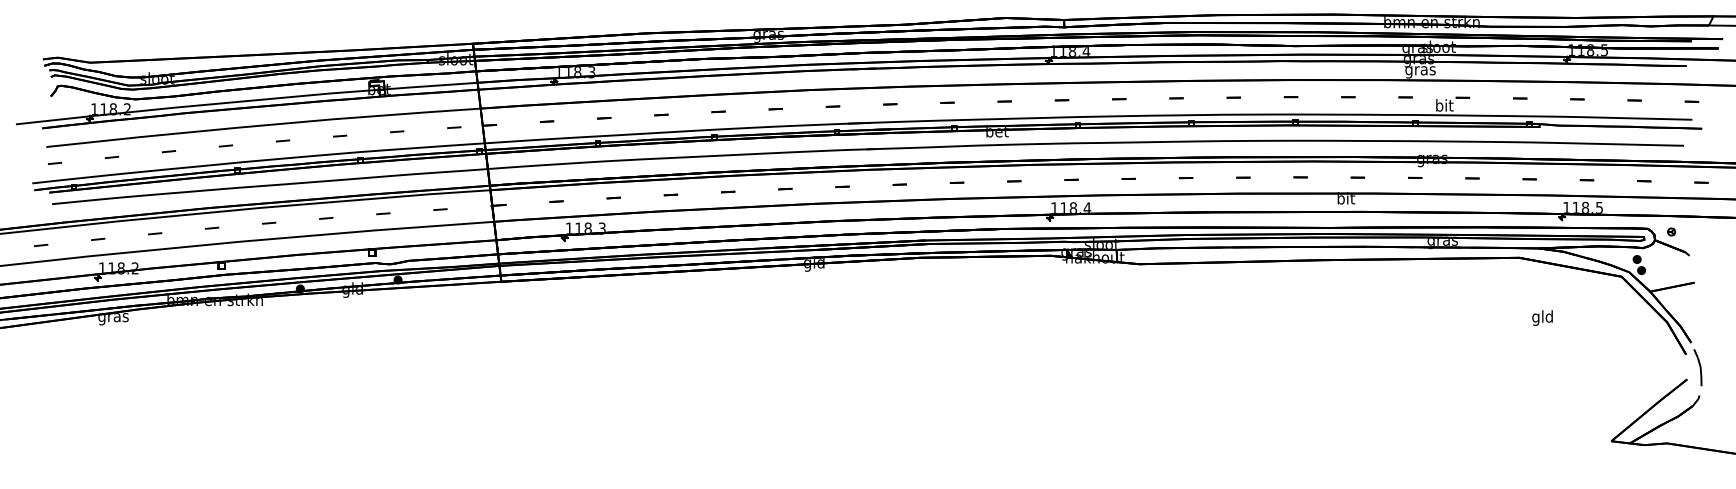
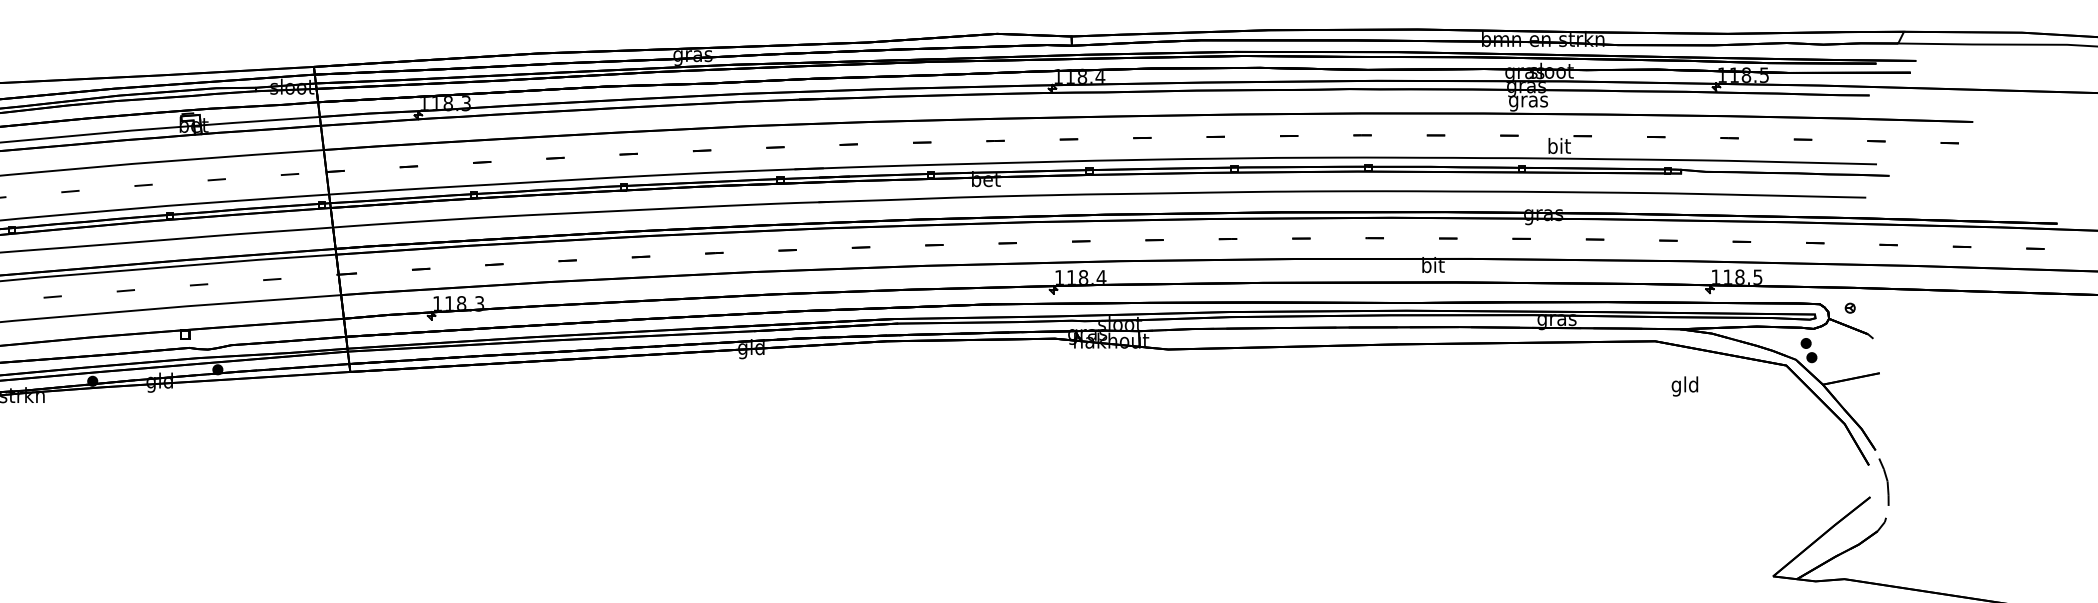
text: (1542, 317) -> (1684, 385), moved

